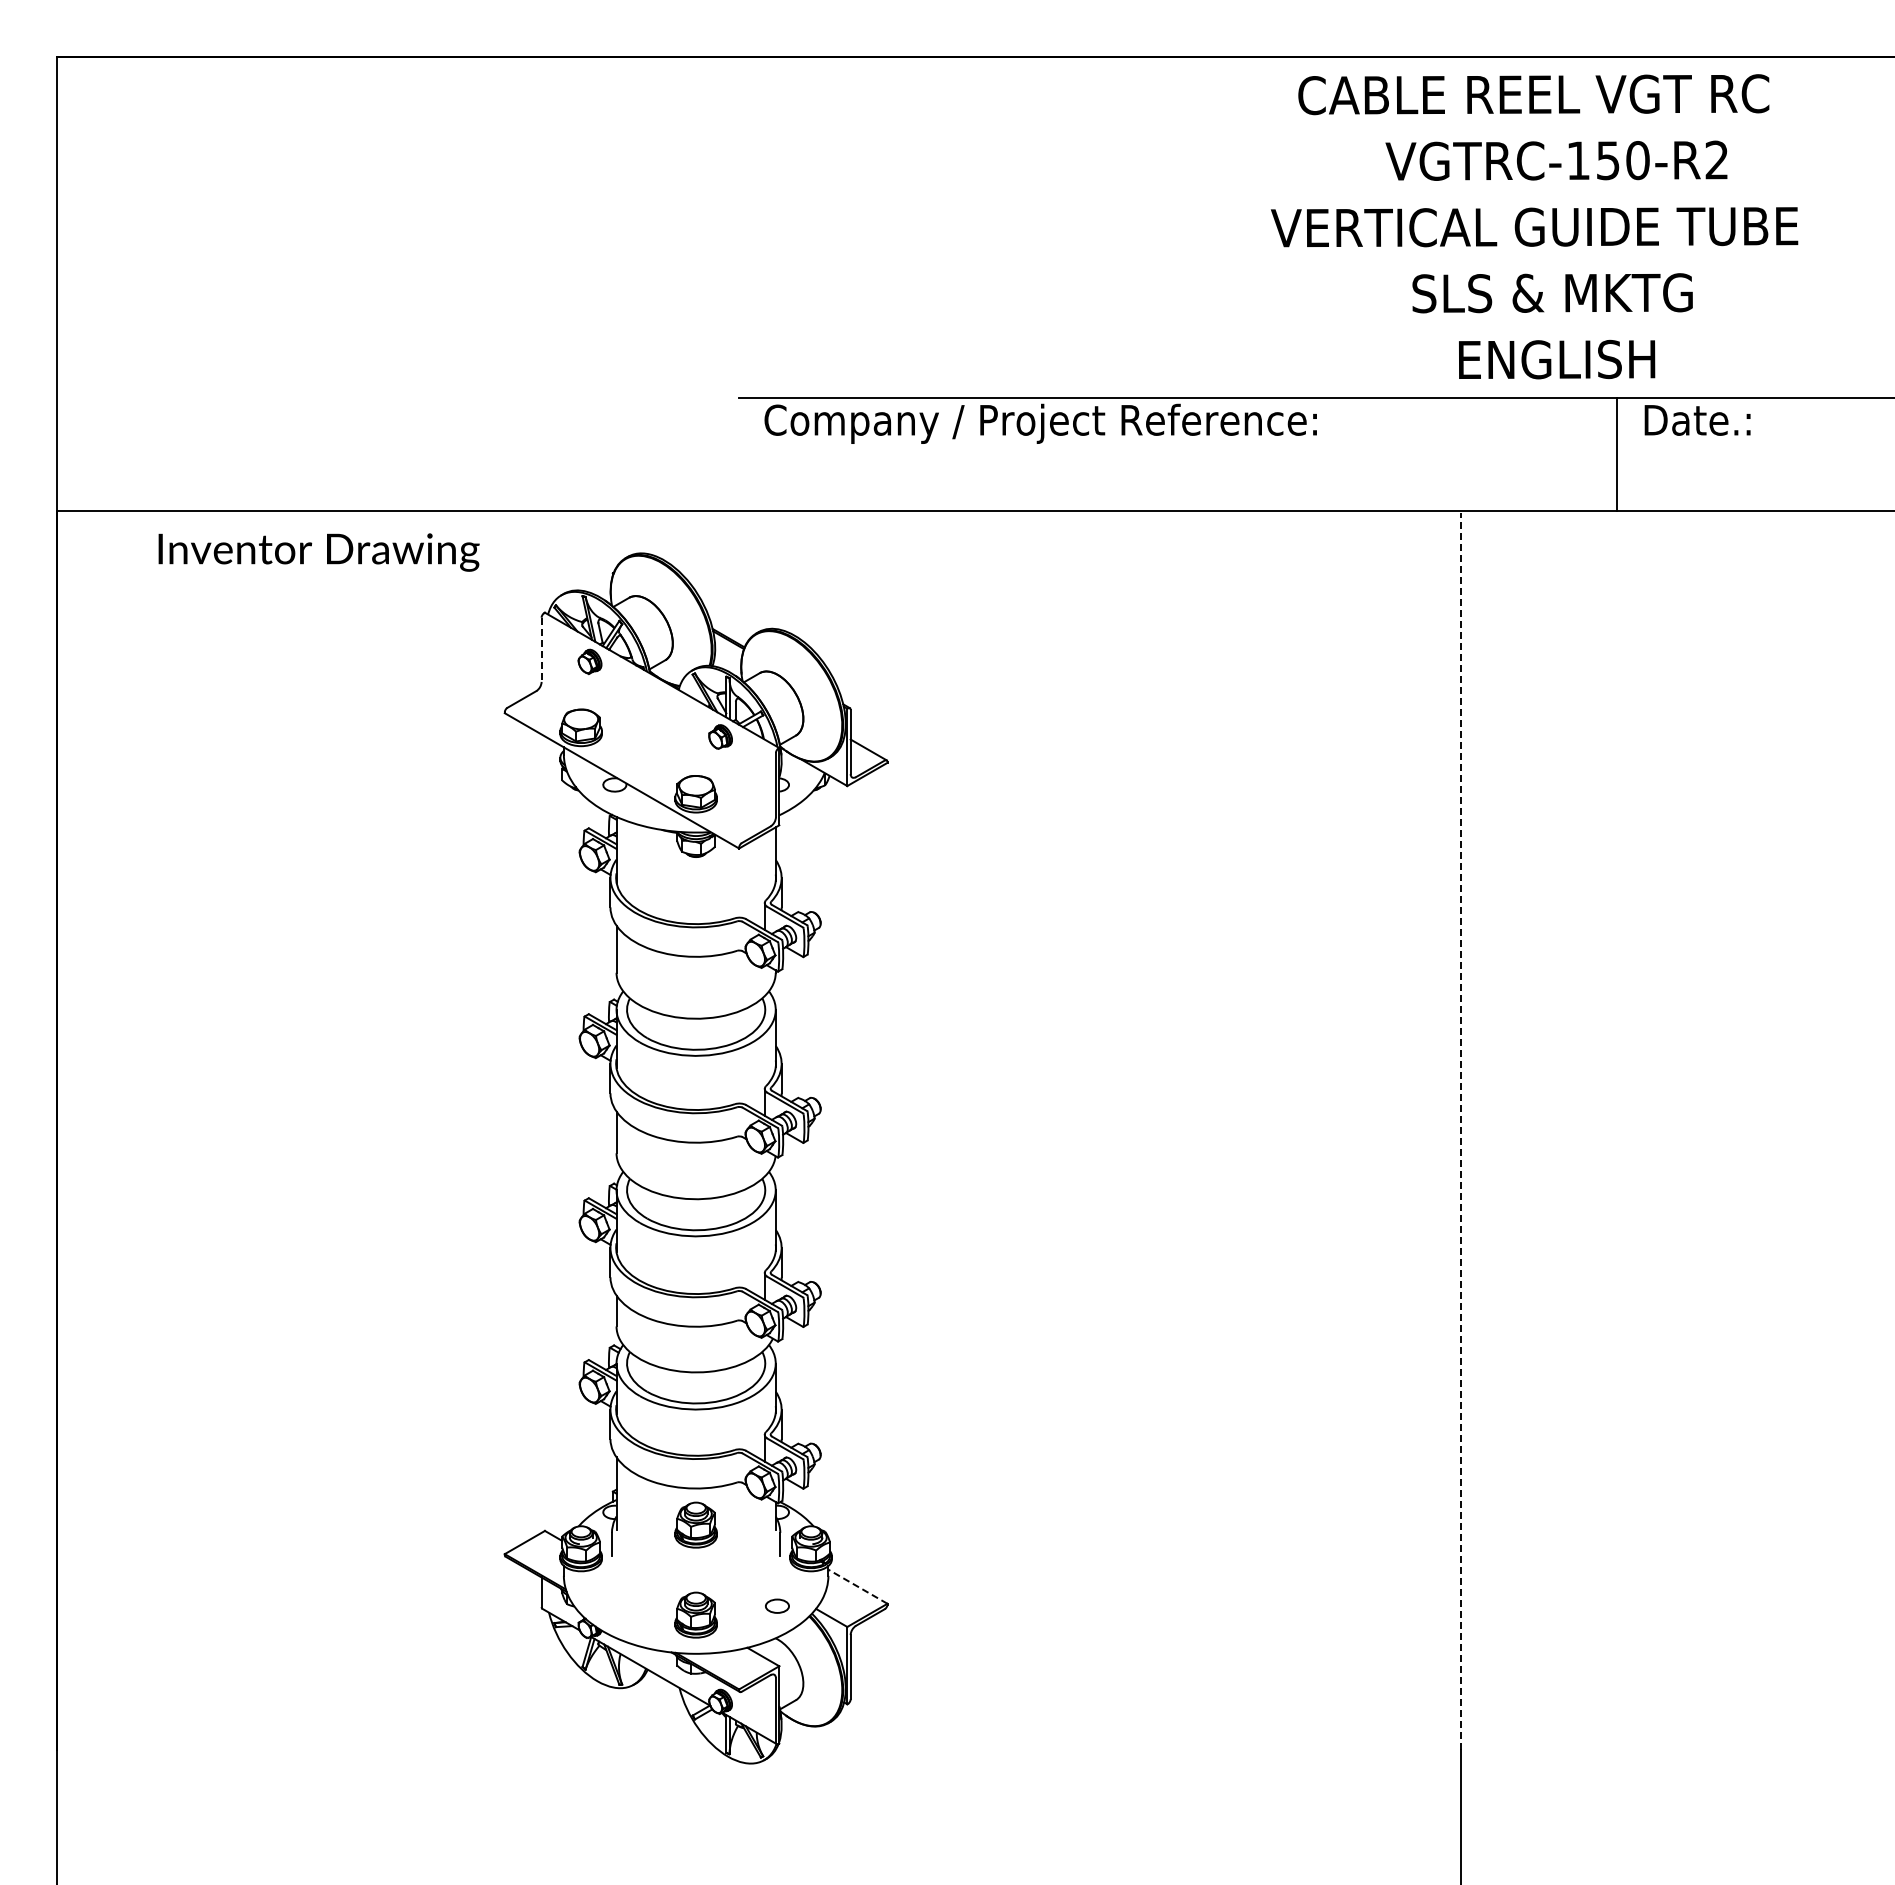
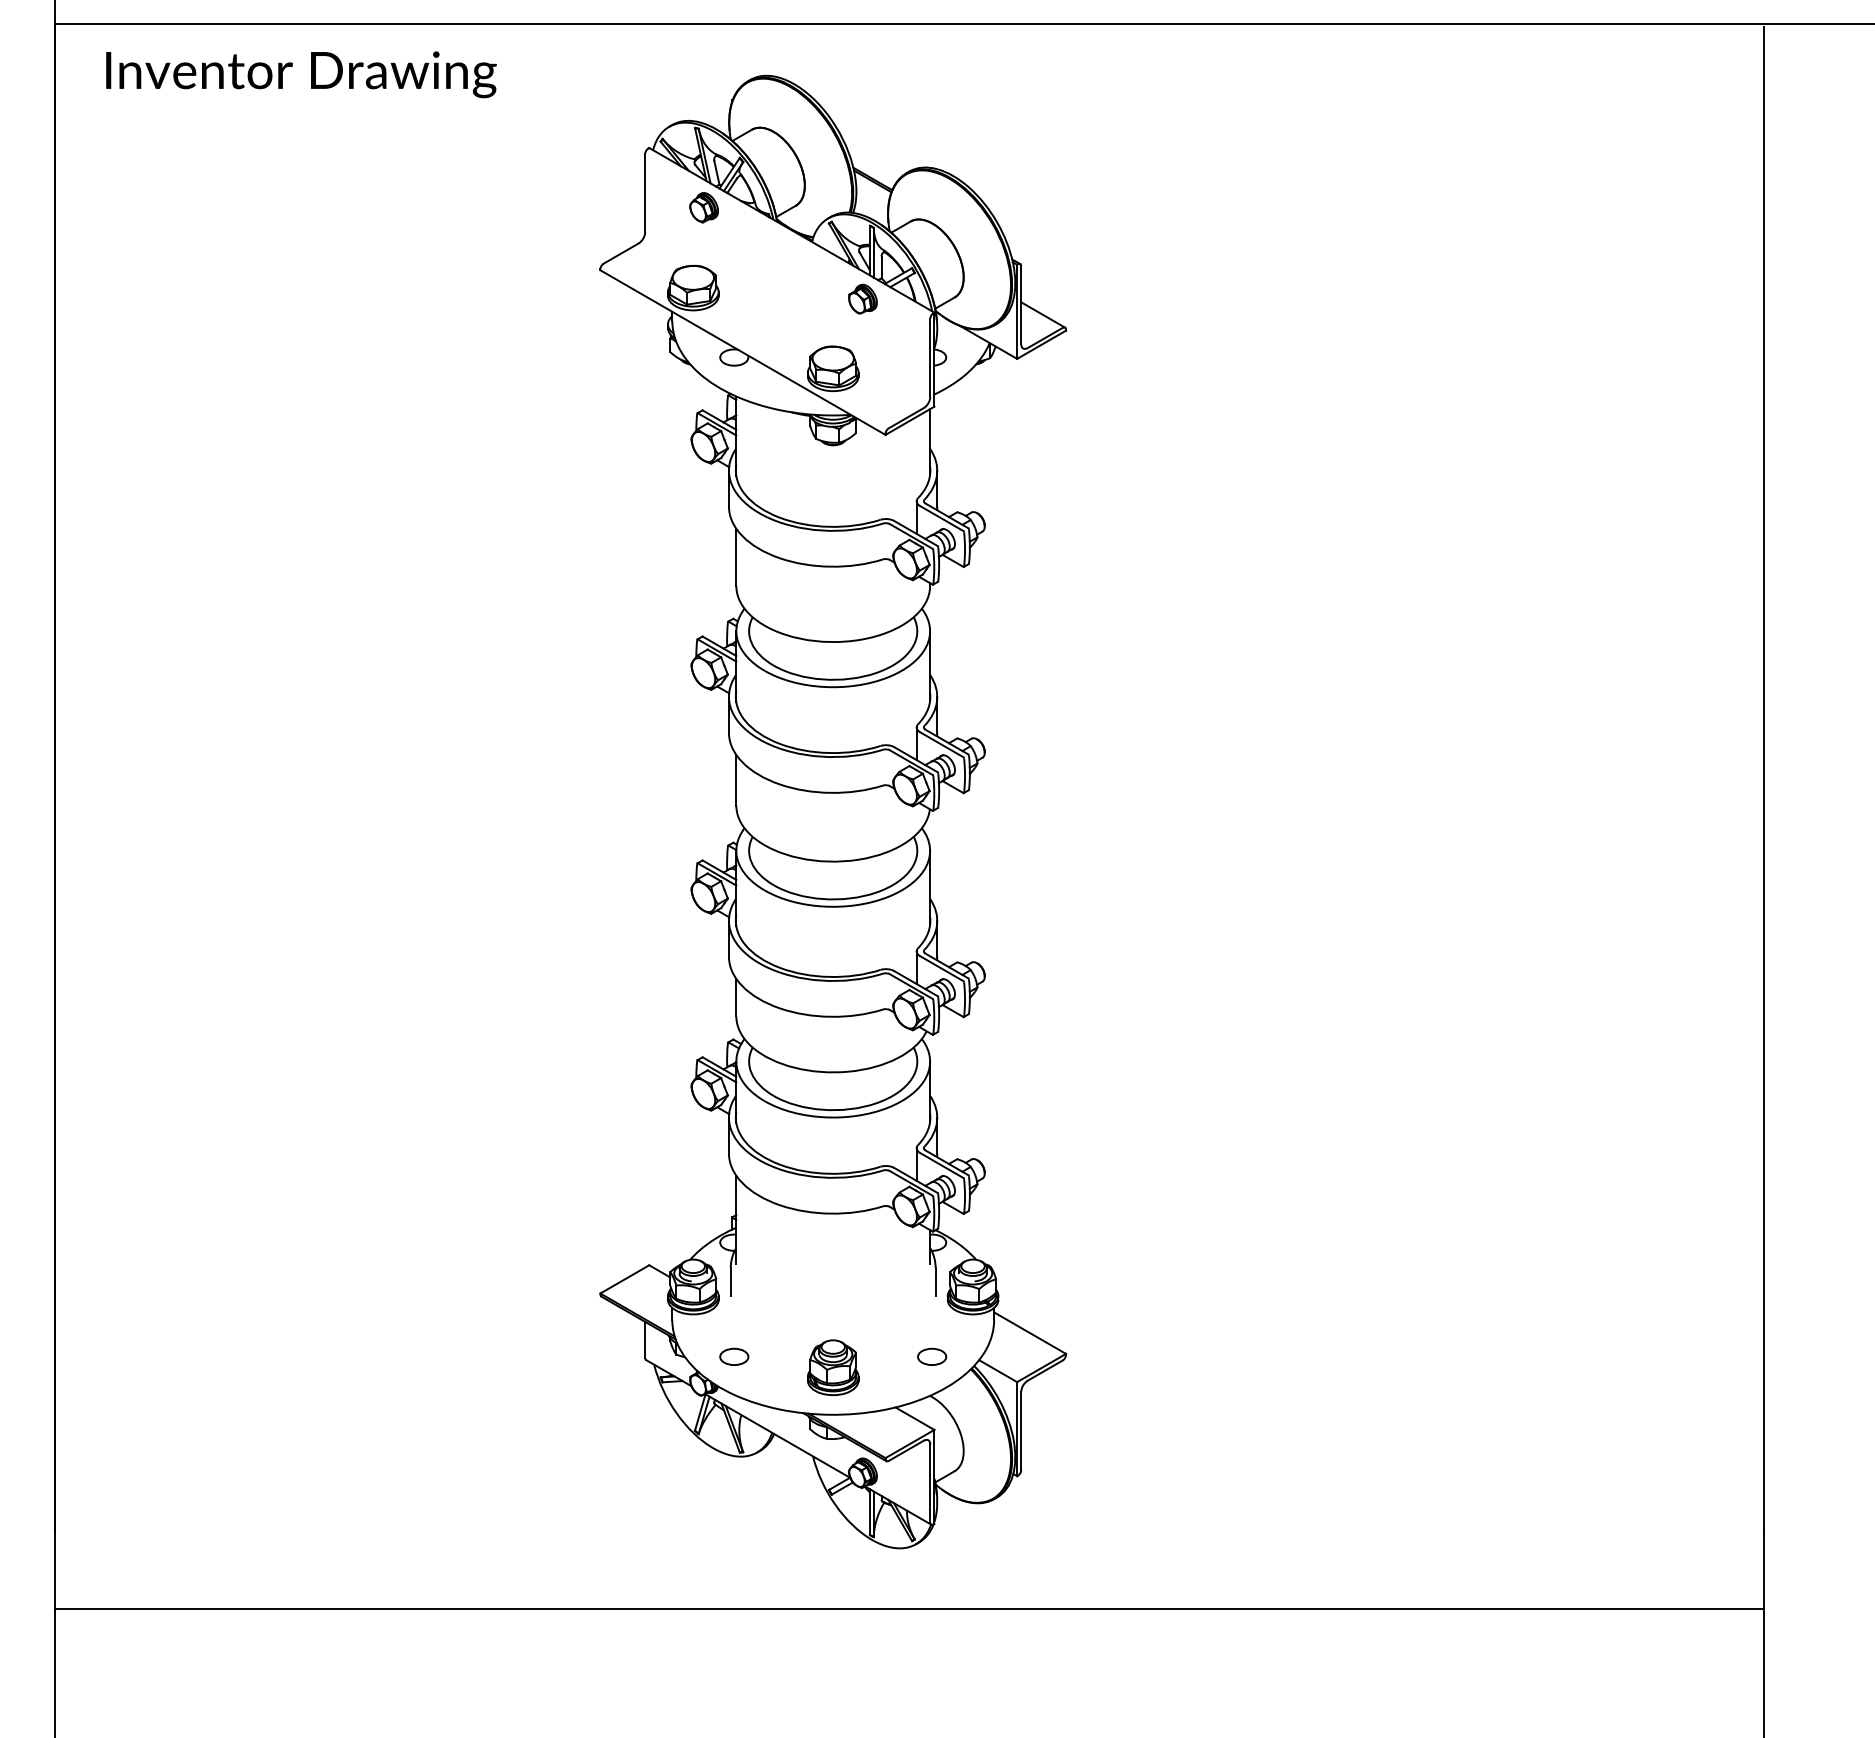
text: (318, 552) -> (300, 74), moved
line: (541, 650) -> (645, 193), dashed -> solid
line: (1461, 1131) -> (1764, 779), dashed -> solid
part: (695, 1524) -> (832, 1257), removed
line: (857, 1586) -> (1029, 1332), dashed -> solid
part: (614, 1605) -> (733, 1355), added
line: (758, 1813) -> (909, 1609), added

